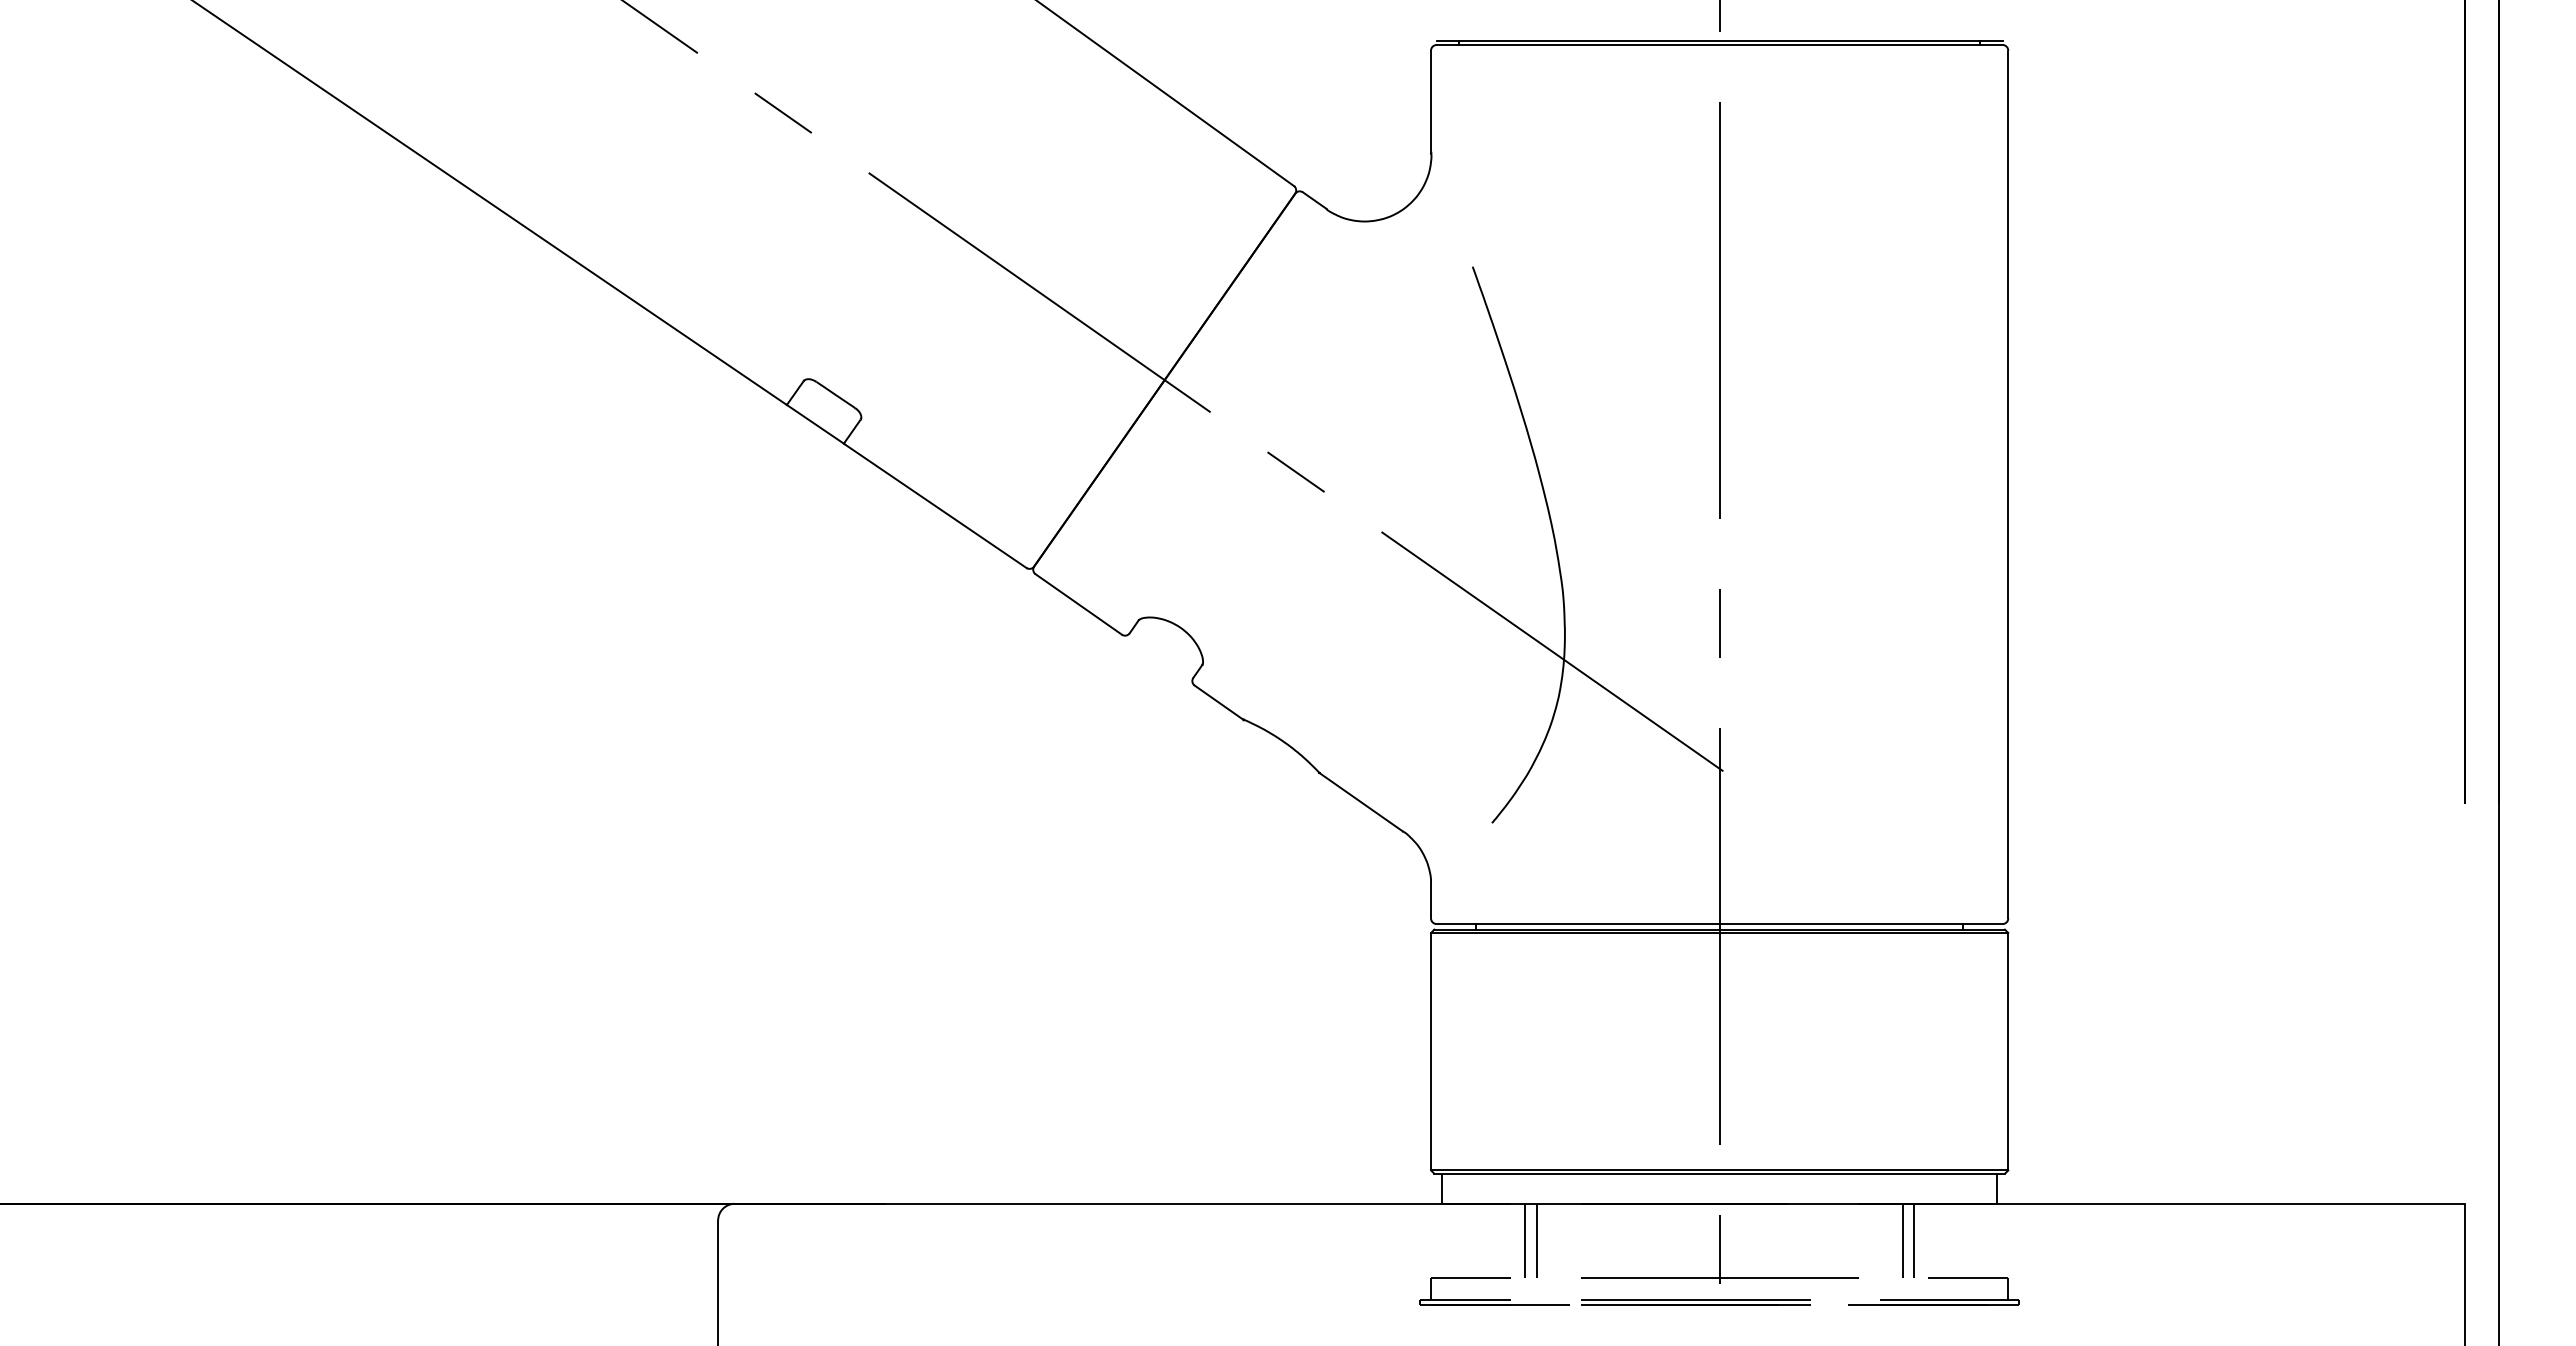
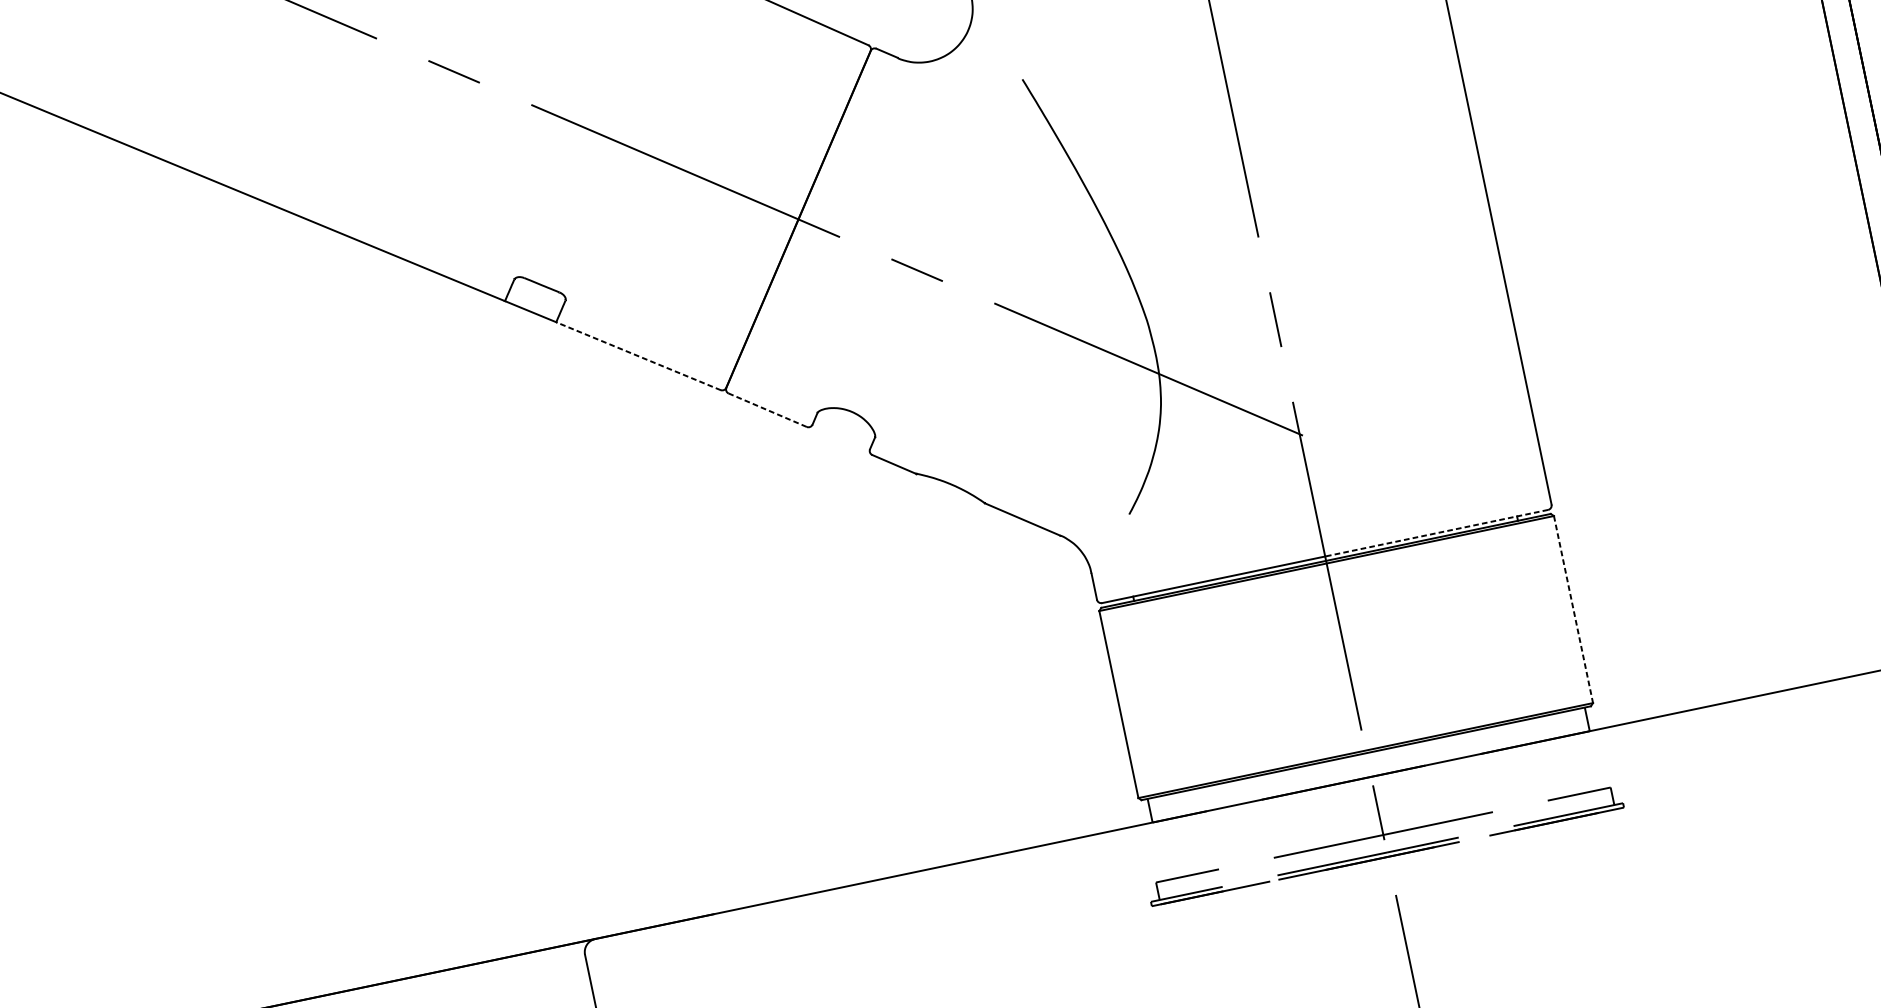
line: (935, 506) -> (638, 356), solid -> dashed
line: (1078, 604) -> (767, 410), solid -> dashed
line: (1861, 924) -> (1436, 533), solid -> dashed
line: (2008, 1051) -> (1573, 609), solid -> dashed
line: (1525, 1240) -> (1224, 837), removed
line: (1536, 1240) -> (1232, 835), removed
line: (1902, 1240) -> (1521, 775), removed
line: (1913, 1240) -> (1529, 773), removed

